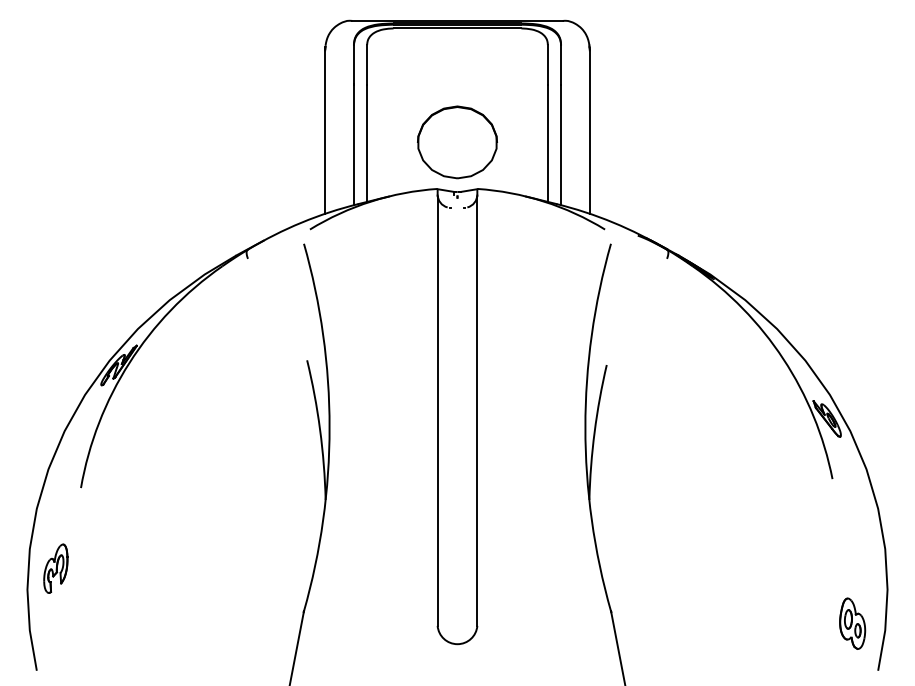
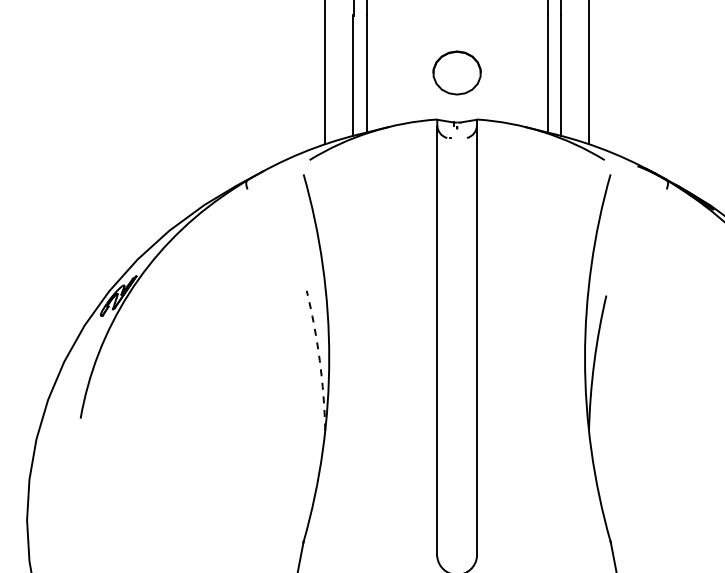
part: (457, 142) -> (457, 73), size x0.6
arc: (320, 429) -> (320, 360), solid -> dashed
part: (55, 568) -> (55, 499), removed

